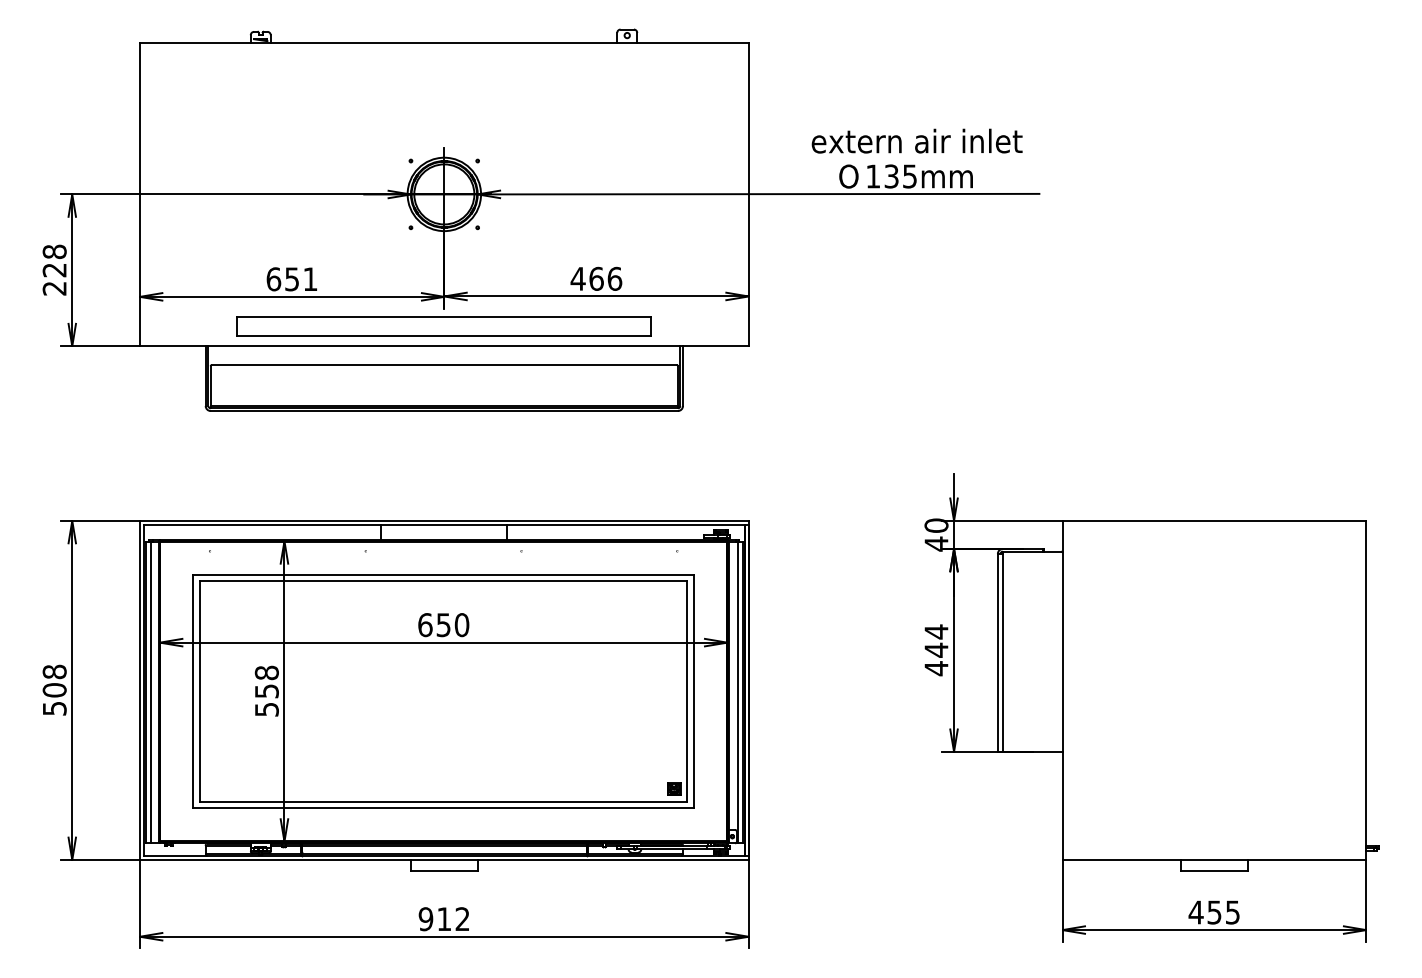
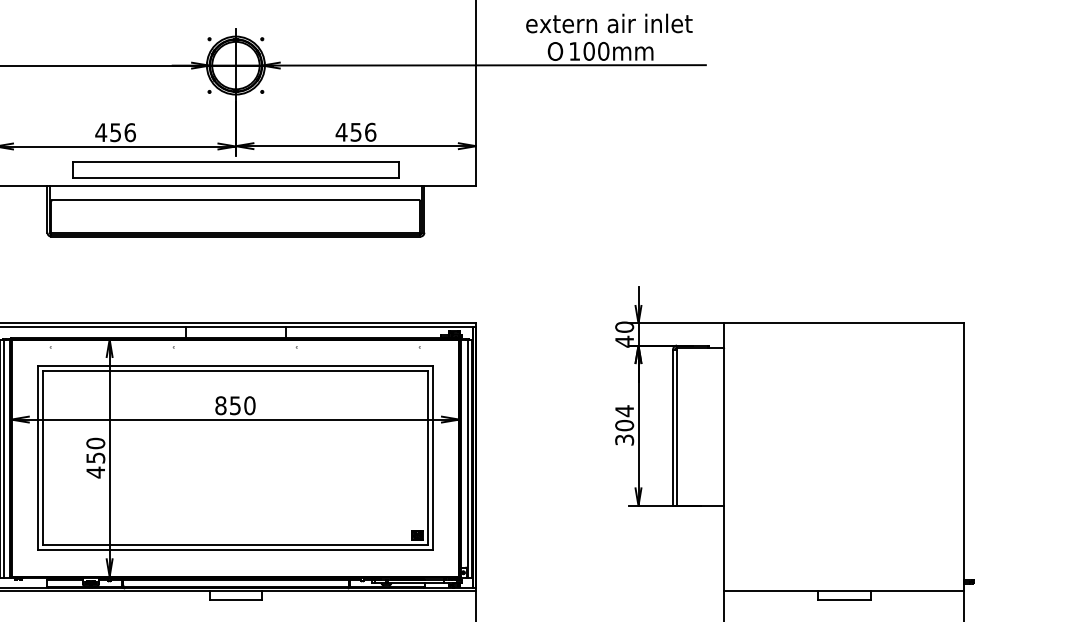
text: (900, 176) -> (596, 51), 135mm -> 100mm
text: (596, 278) -> (356, 131), 466 -> 456
text: (291, 279) -> (115, 132), 651 -> 456
text: (425, 624) -> (221, 405), 650 -> 850
text: (936, 659) -> (624, 432), 444 -> 304
text: (266, 691) -> (95, 458), 558 -> 450

